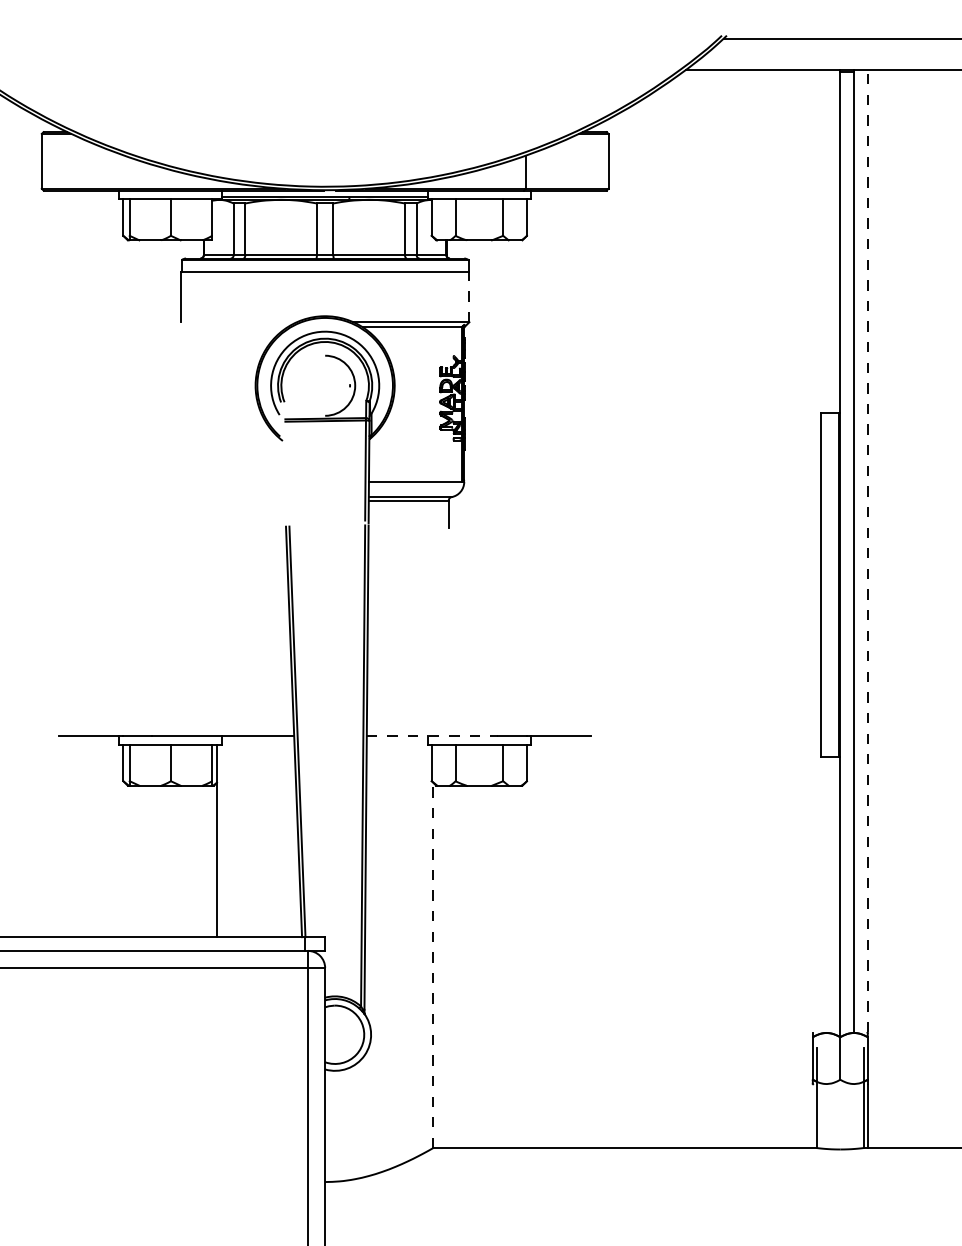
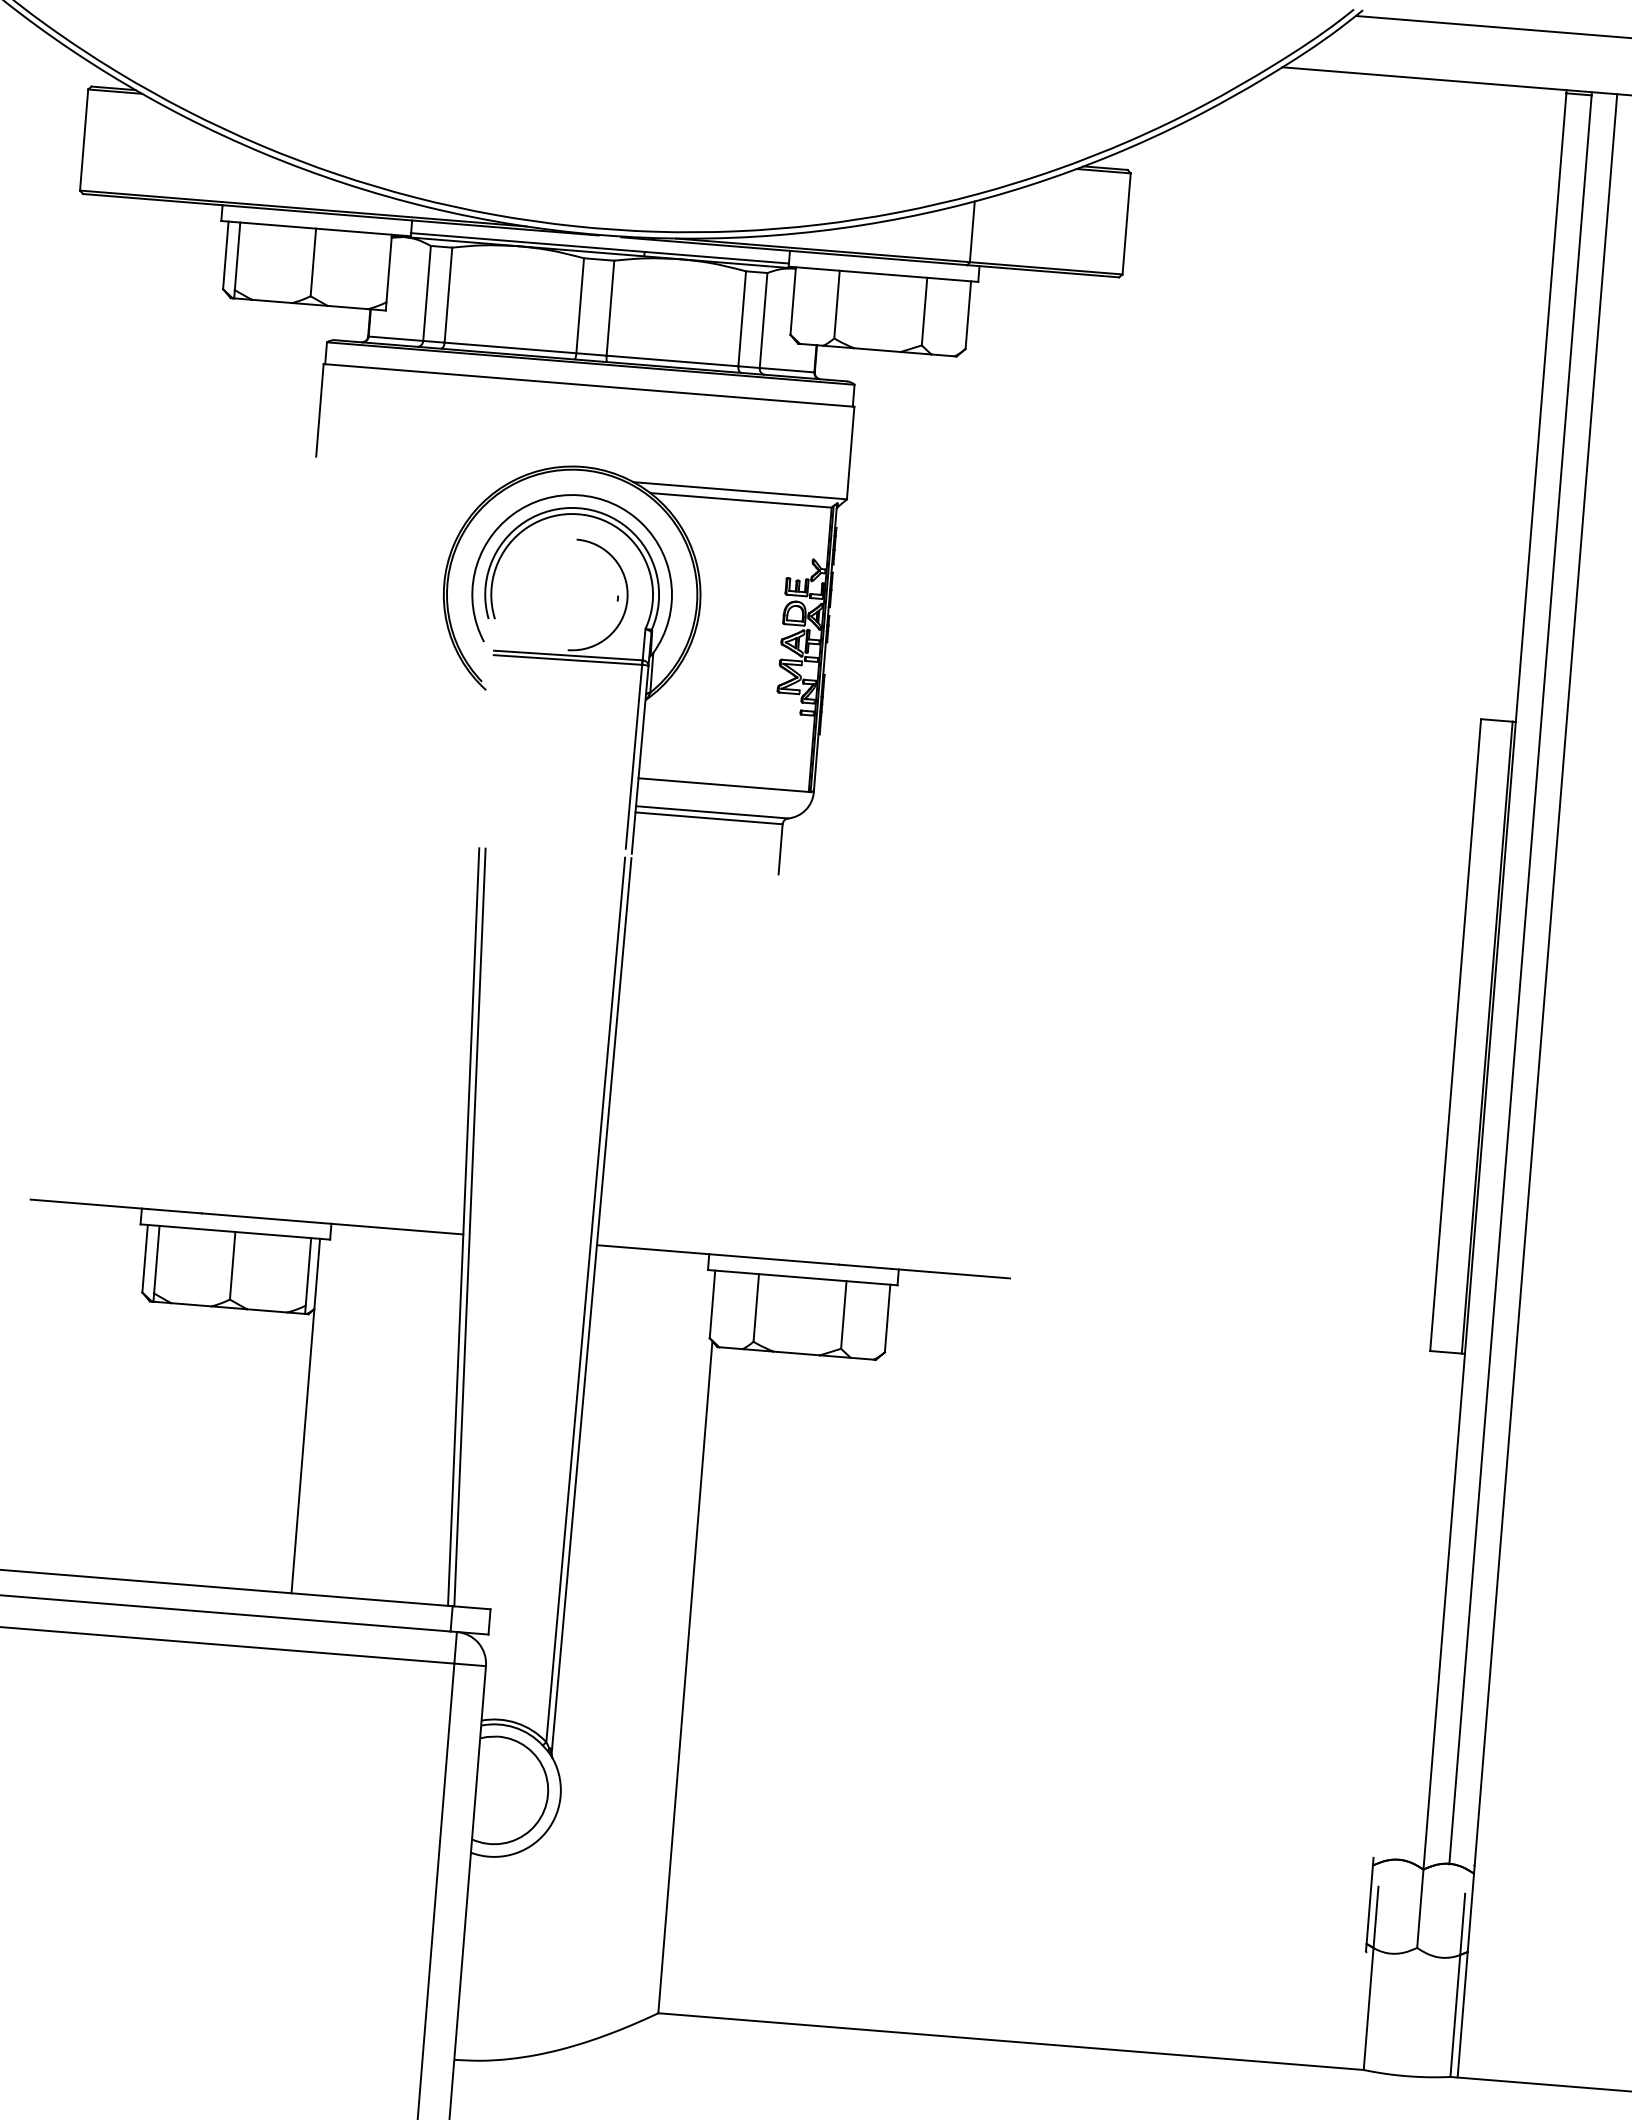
line: (469, 296) -> (850, 451), dashed -> solid
line: (867, 550) -> (1545, 978), dashed -> solid
line: (432, 735) -> (717, 1254), dashed -> solid
line: (433, 965) -> (685, 1677), dashed -> solid

